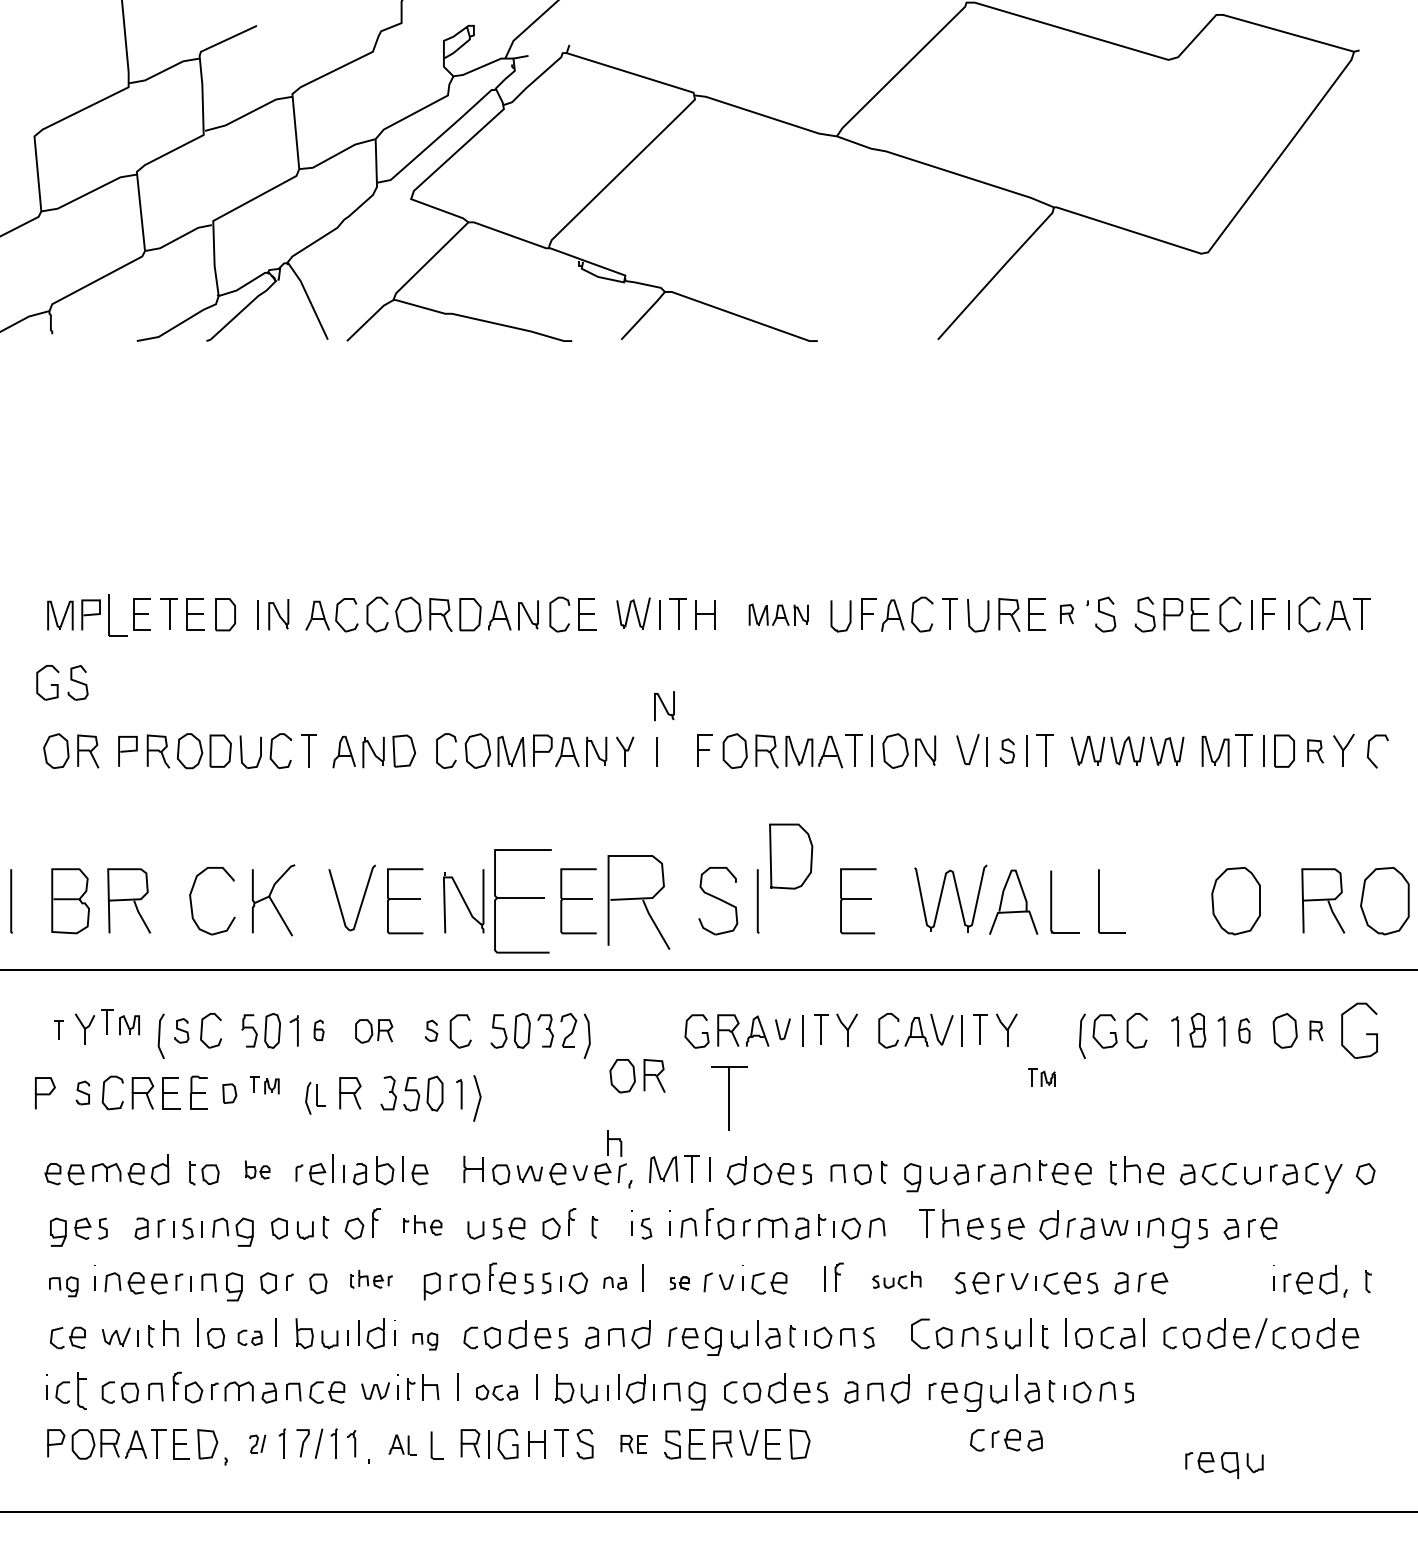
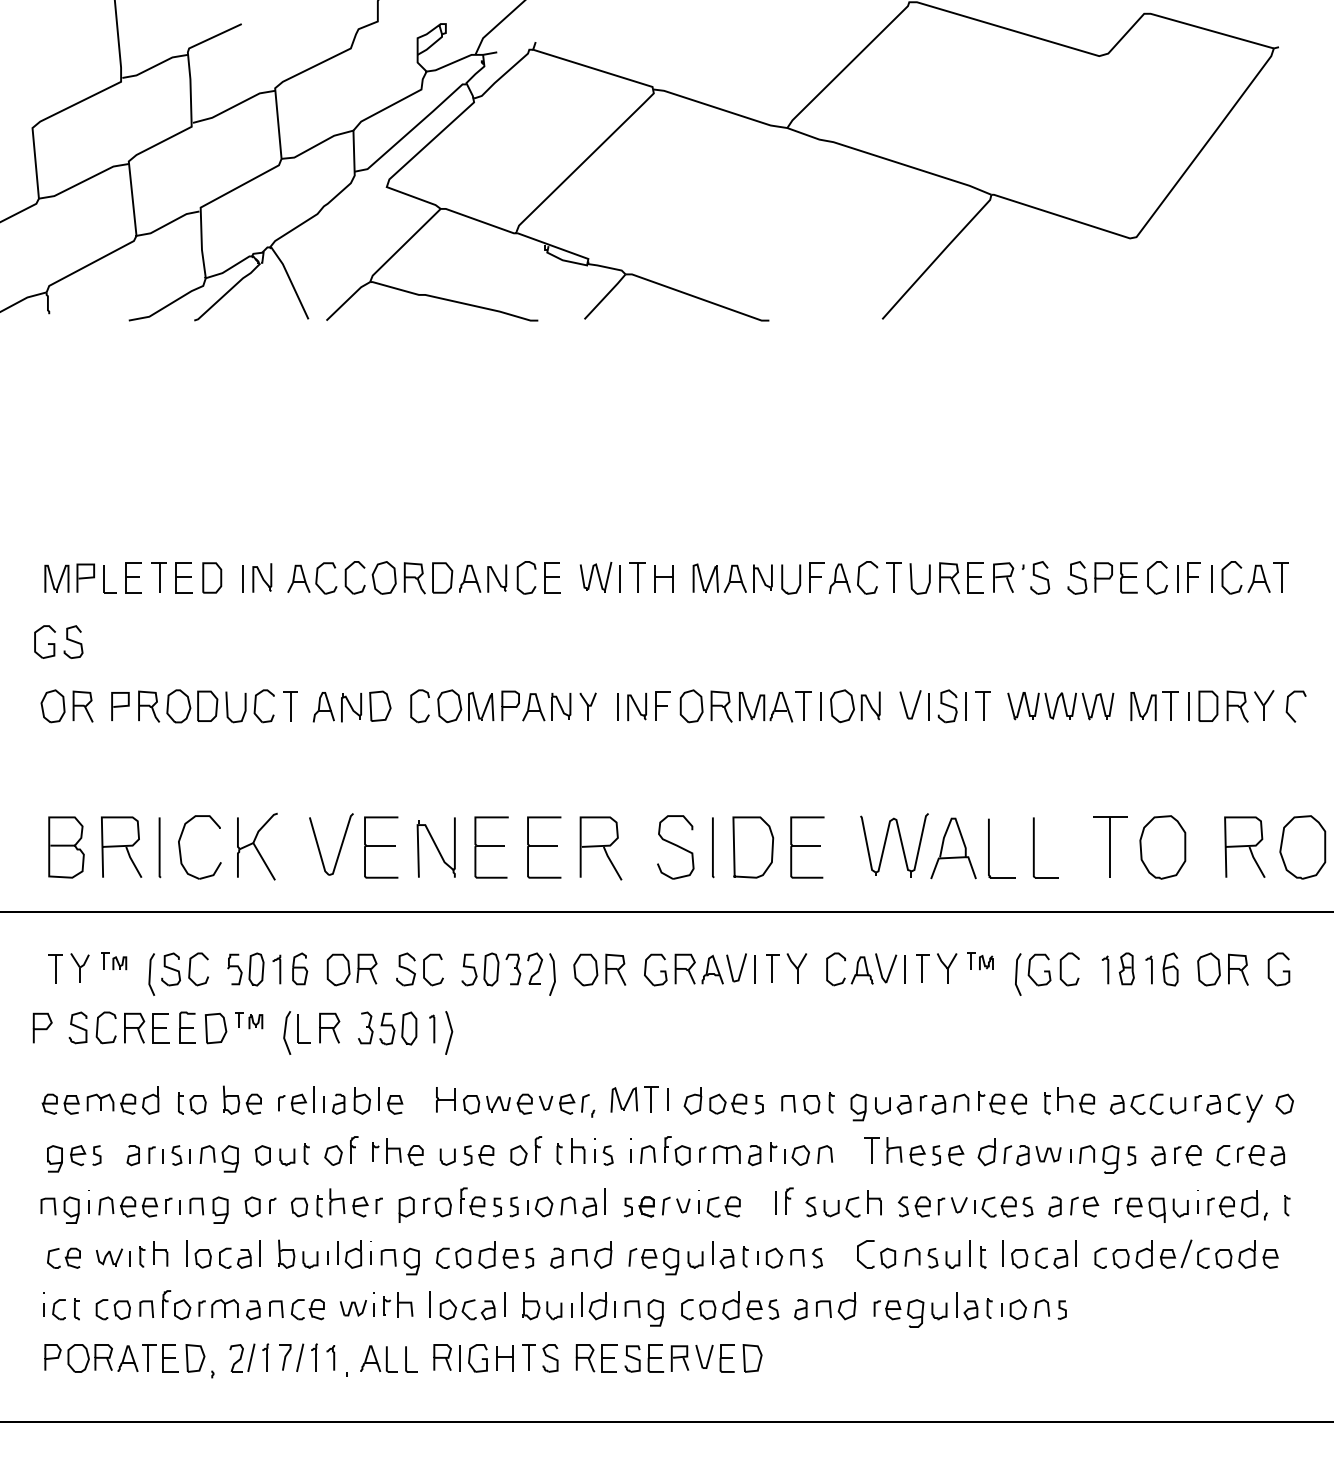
part: (778, 614) -> (732, 577), size x1.43
part: (1066, 614) -> (1003, 577), size x1.67
part: (116, 616) -> (109, 579), size x0.71
part: (663, 705) -> (636, 706), moved
part: (1007, 751) -> (947, 706), size x1.43
part: (1315, 751) -> (1237, 706), size x1.43
curve: (810, 856) -> (771, 847), moved
line: (11, 901) -> (159, 847), moved
part: (522, 901) -> (491, 847), size x0.62
part: (638, 902) -> (600, 848), size x0.71
part: (121, 1022) -> (114, 961), size x0.71
part: (782, 1028) -> (736, 967), size x1.43
part: (58, 1029) -> (55, 968), size x1.67
part: (319, 1029) -> (300, 968), size x1.67
part: (181, 1030) -> (170, 969), size x1.43
part: (373, 1030) -> (351, 969), size x1.43
part: (430, 1030) -> (405, 969), size x1.67
part: (1244, 1030) -> (1170, 969), size x1.43
part: (1316, 1030) -> (1238, 969), size x1.67
part: (1359, 1030) -> (1278, 969), size x0.62
part: (637, 1075) -> (599, 969), moved
part: (1042, 1077) -> (980, 961), moved
part: (82, 1092) -> (77, 1027), size x1.43
part: (230, 1093) -> (216, 1028), size x1.67
part: (315, 1097) -> (296, 1032), size x1.43
part: (729, 1097) -> (1110, 846), moved
part: (614, 1142) -> (578, 1150), moved
part: (257, 1169) -> (242, 1099), size x1.67
part: (422, 1225) -> (397, 1152), size x1.43
part: (371, 1278) -> (349, 1202), size x1.67
part: (896, 1279) -> (843, 1203), size x1.67
part: (614, 1282) -> (578, 1206), size x1.67
part: (679, 1282) -> (639, 1206), size x1.67
part: (63, 1286) -> (59, 1209), size x1.43
part: (250, 1337) -> (235, 1257), size x1.43
part: (424, 1341) -> (399, 1261), size x1.67
part: (81, 1392) -> (76, 1309), size x0.62
part: (496, 1392) -> (467, 1309), size x1.43
part: (1006, 1440) -> (1250, 1155), moved
part: (257, 1443) -> (242, 1357), size x1.67
part: (402, 1444) -> (378, 1358), size x1.43
part: (634, 1444) -> (596, 1358), size x1.67
part: (1224, 1464) -> (1151, 1209), moved

